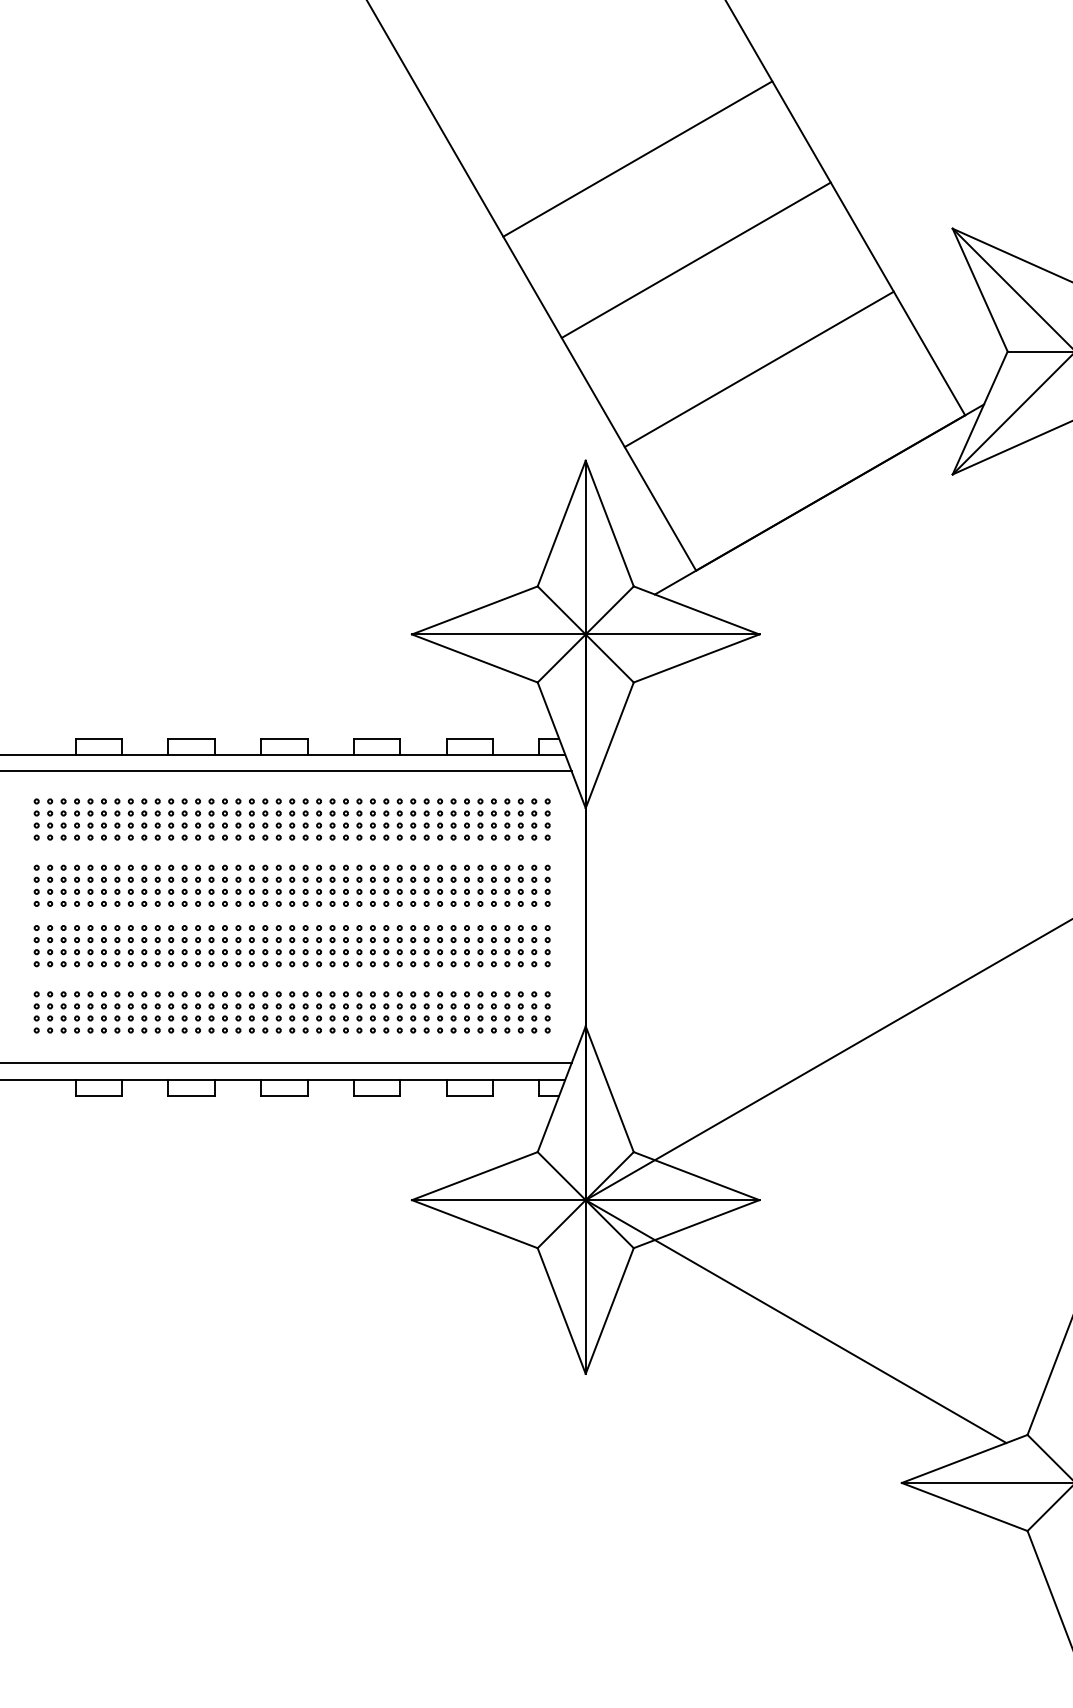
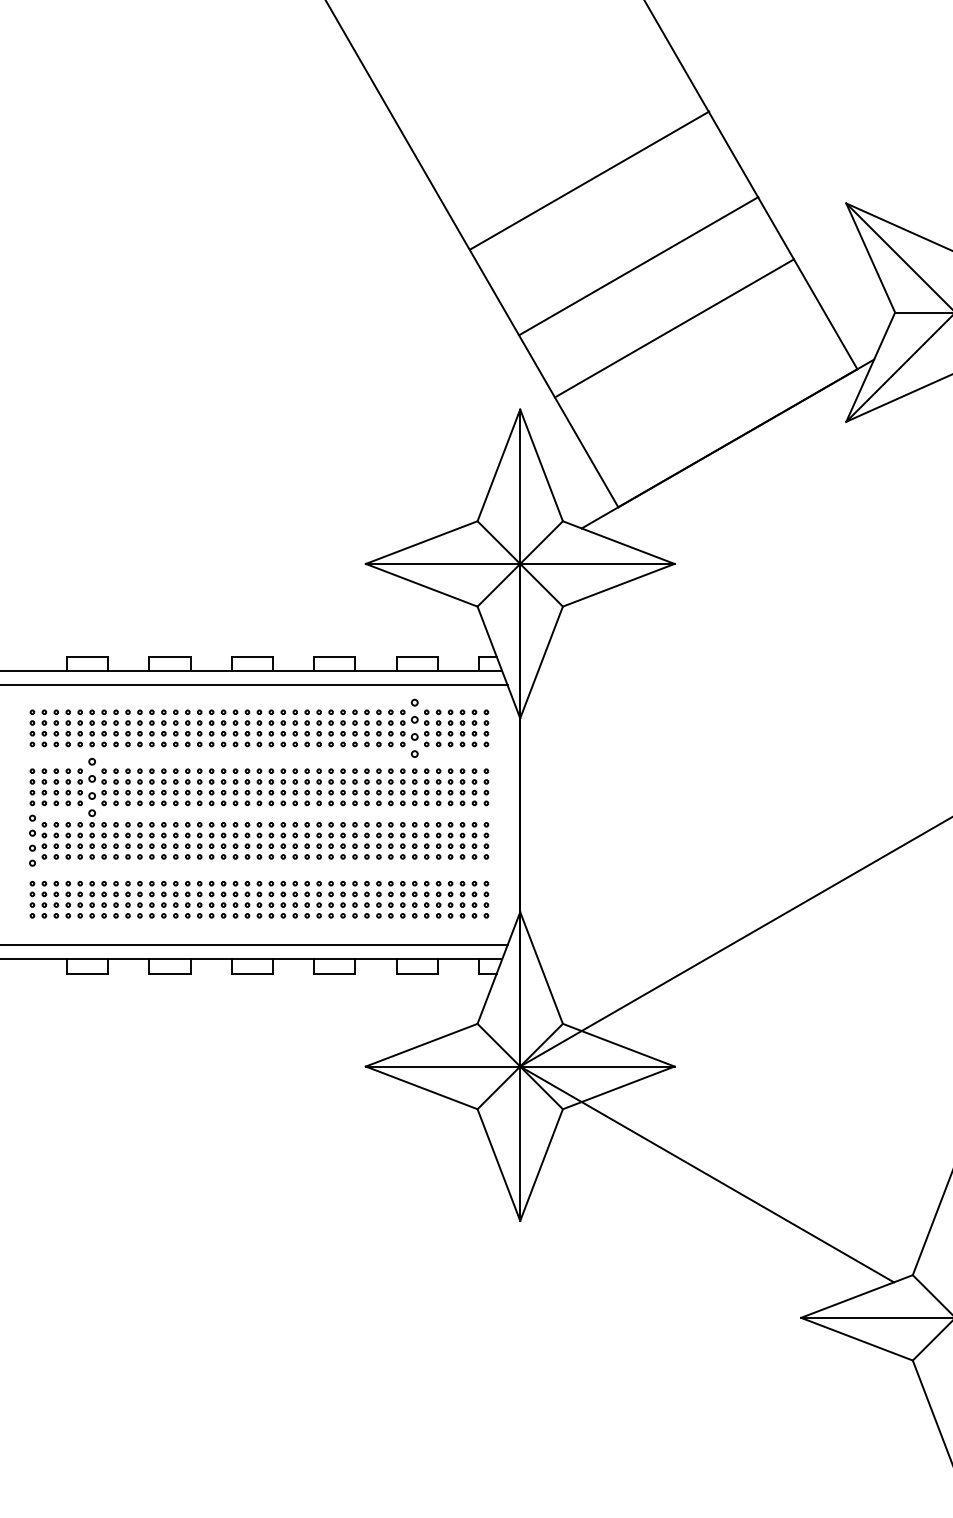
line: (637, 158) -> (589, 180), moved
line: (695, 259) -> (638, 265), moved
part: (466, 819) -> (414, 728), size x1.6
part: (103, 885) -> (91, 786), size x1.6
part: (36, 946) -> (32, 841), size x1.4

